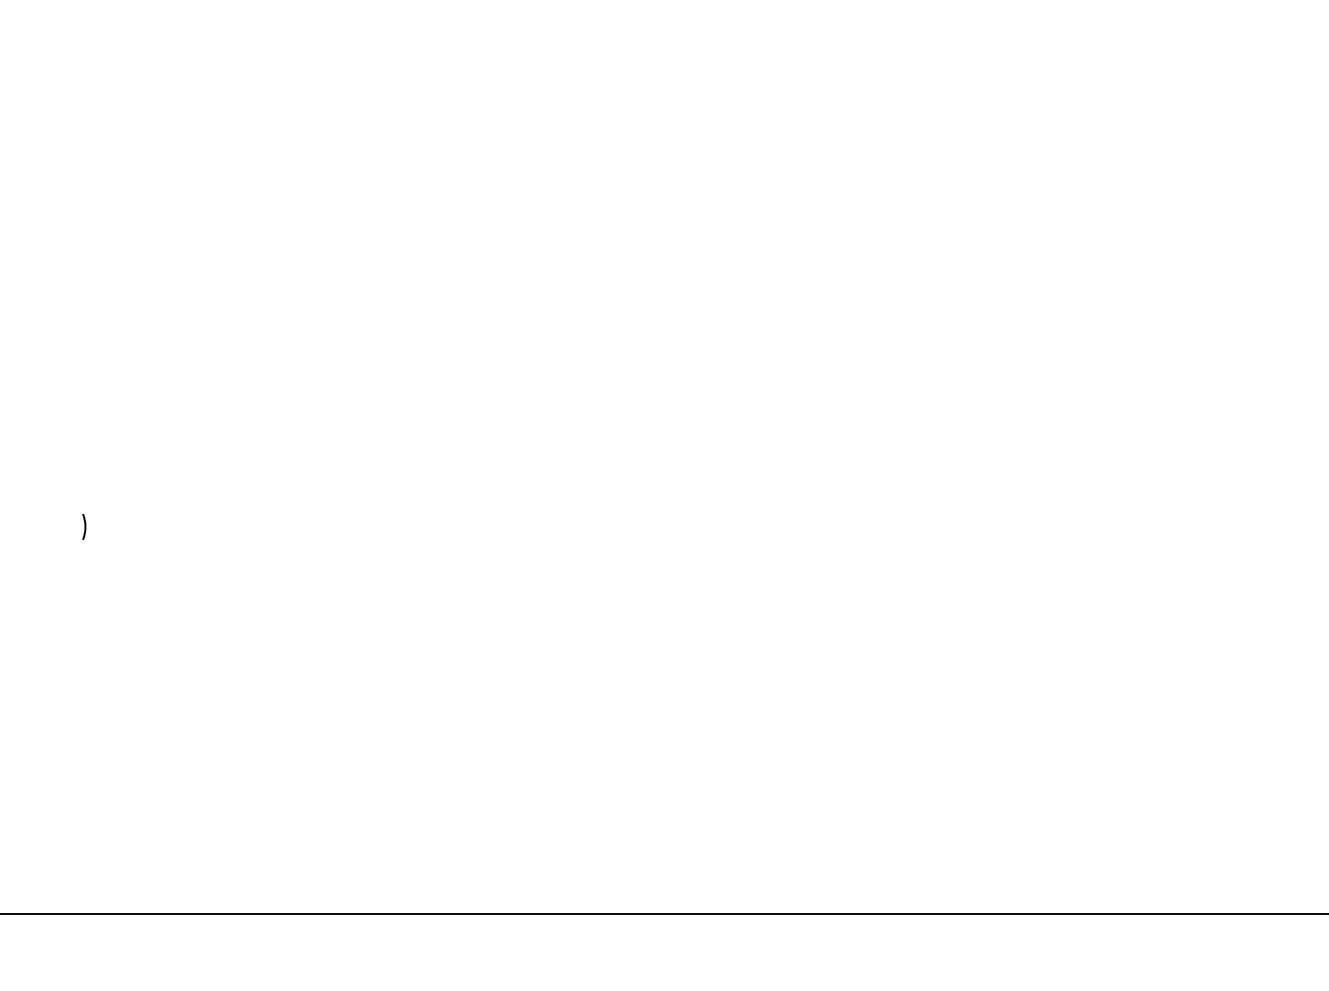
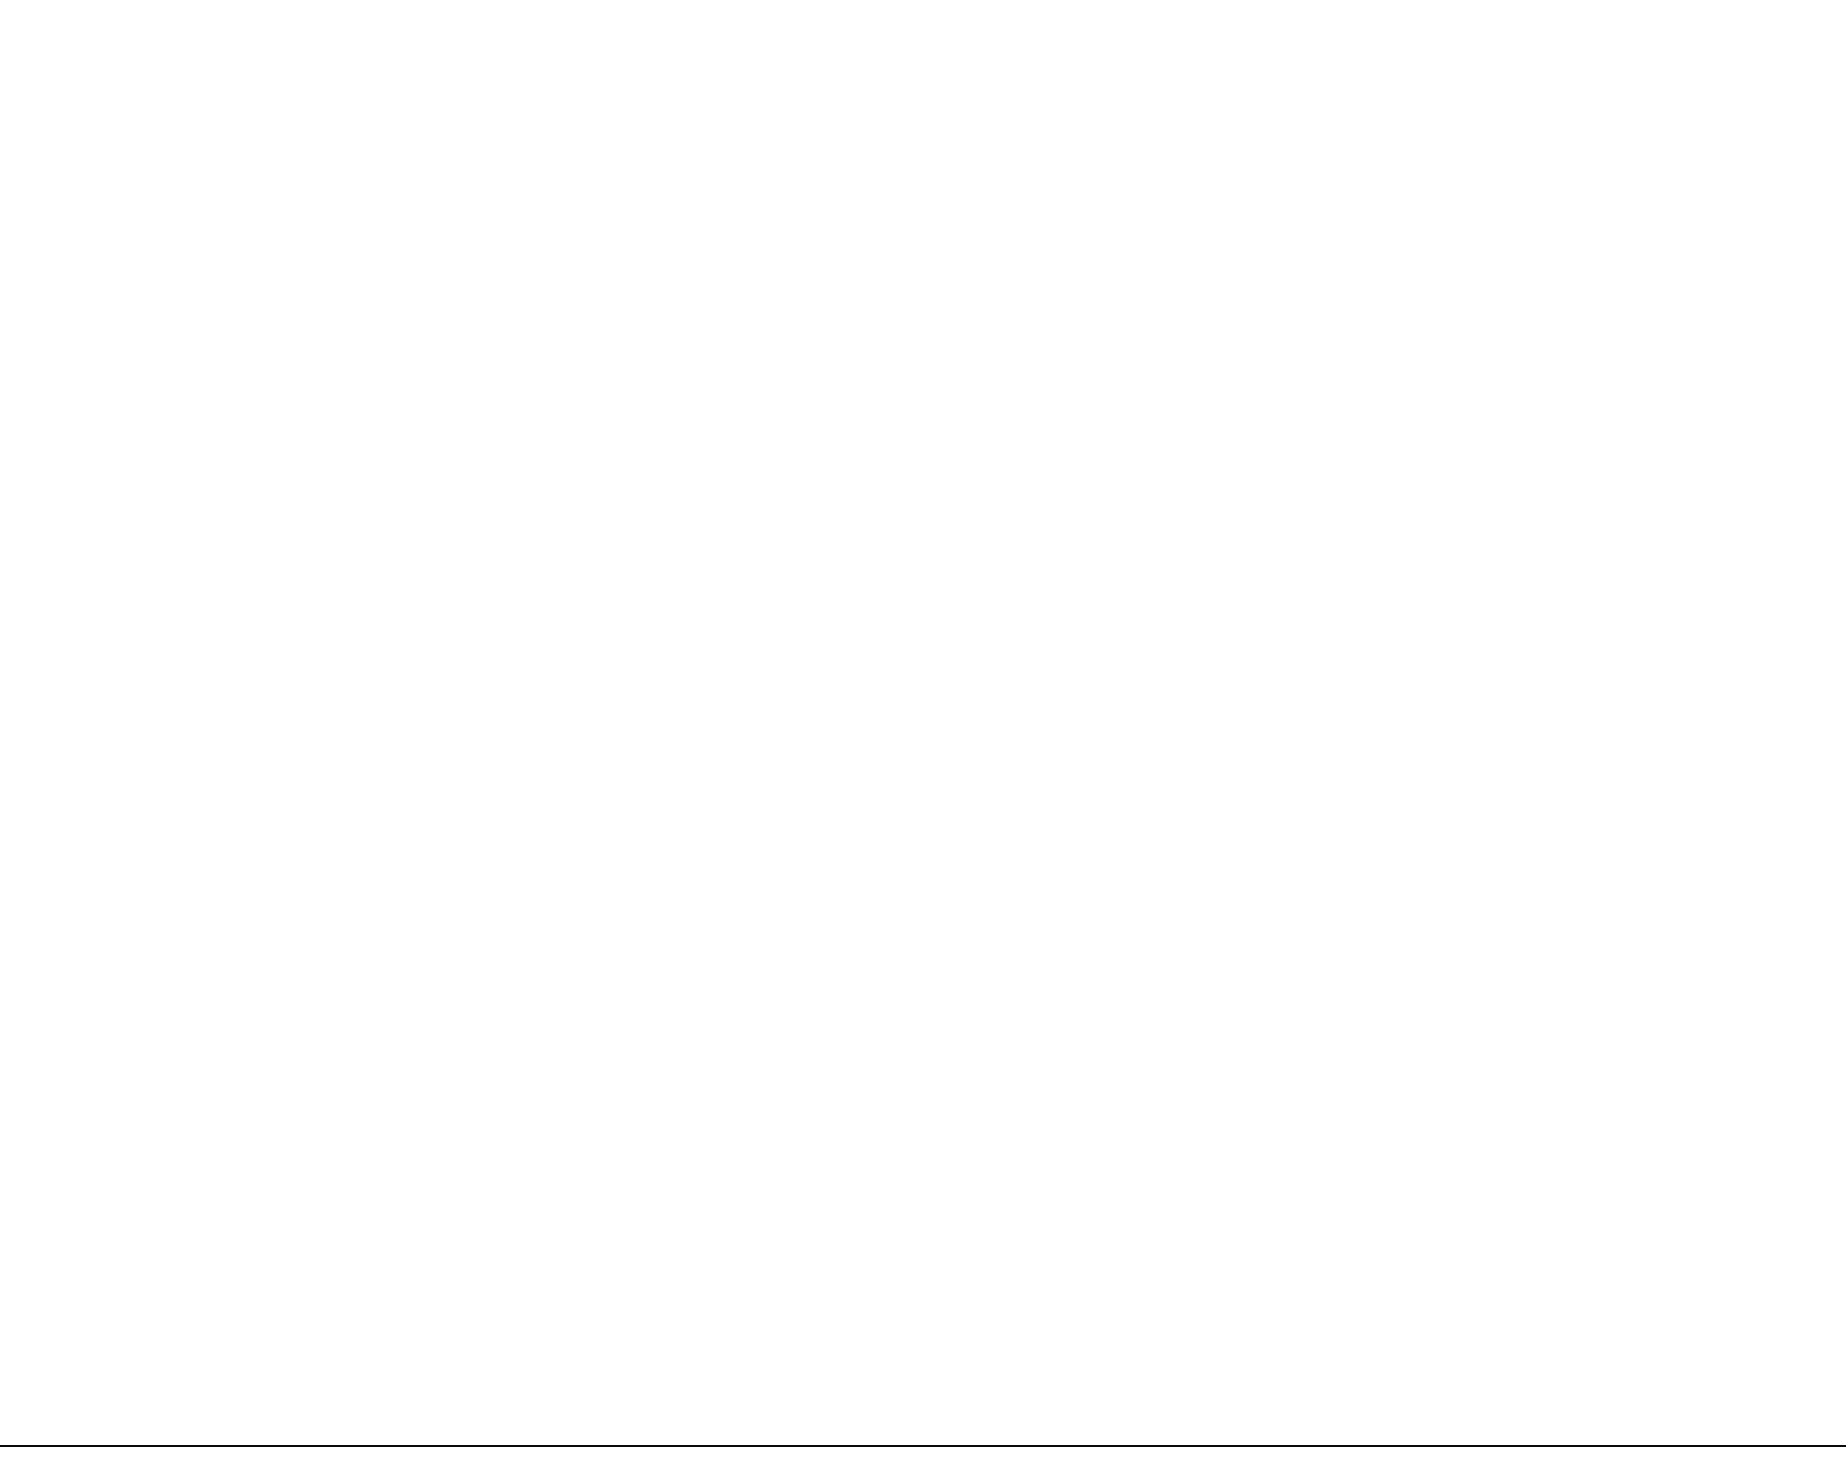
arc: (84, 526) -> (13, 989), removed

